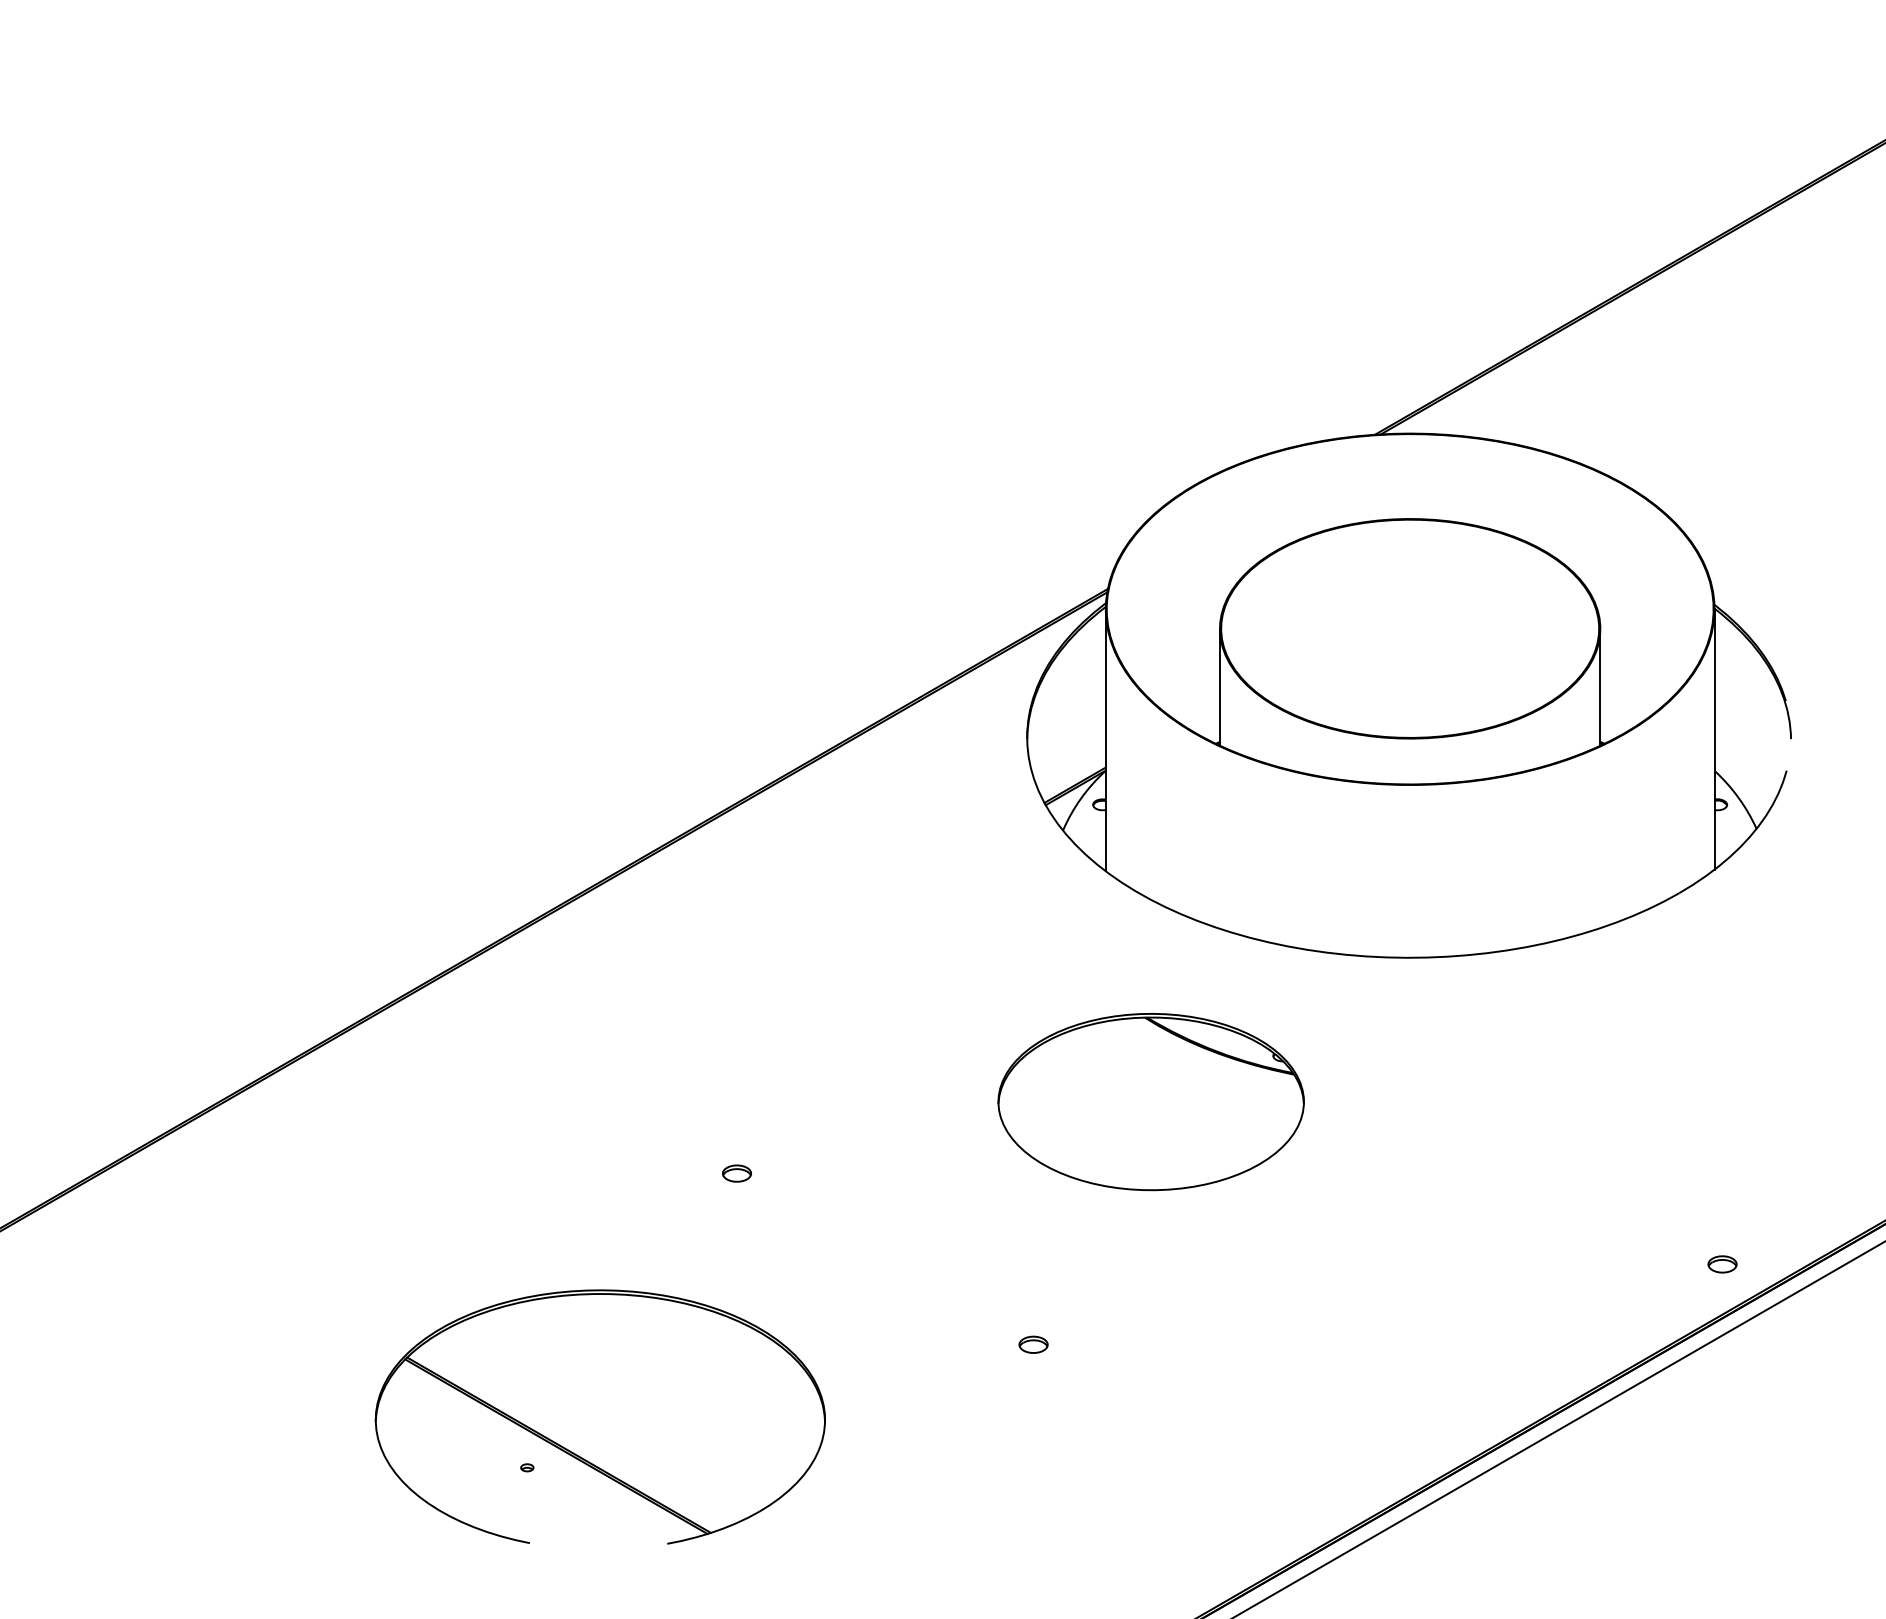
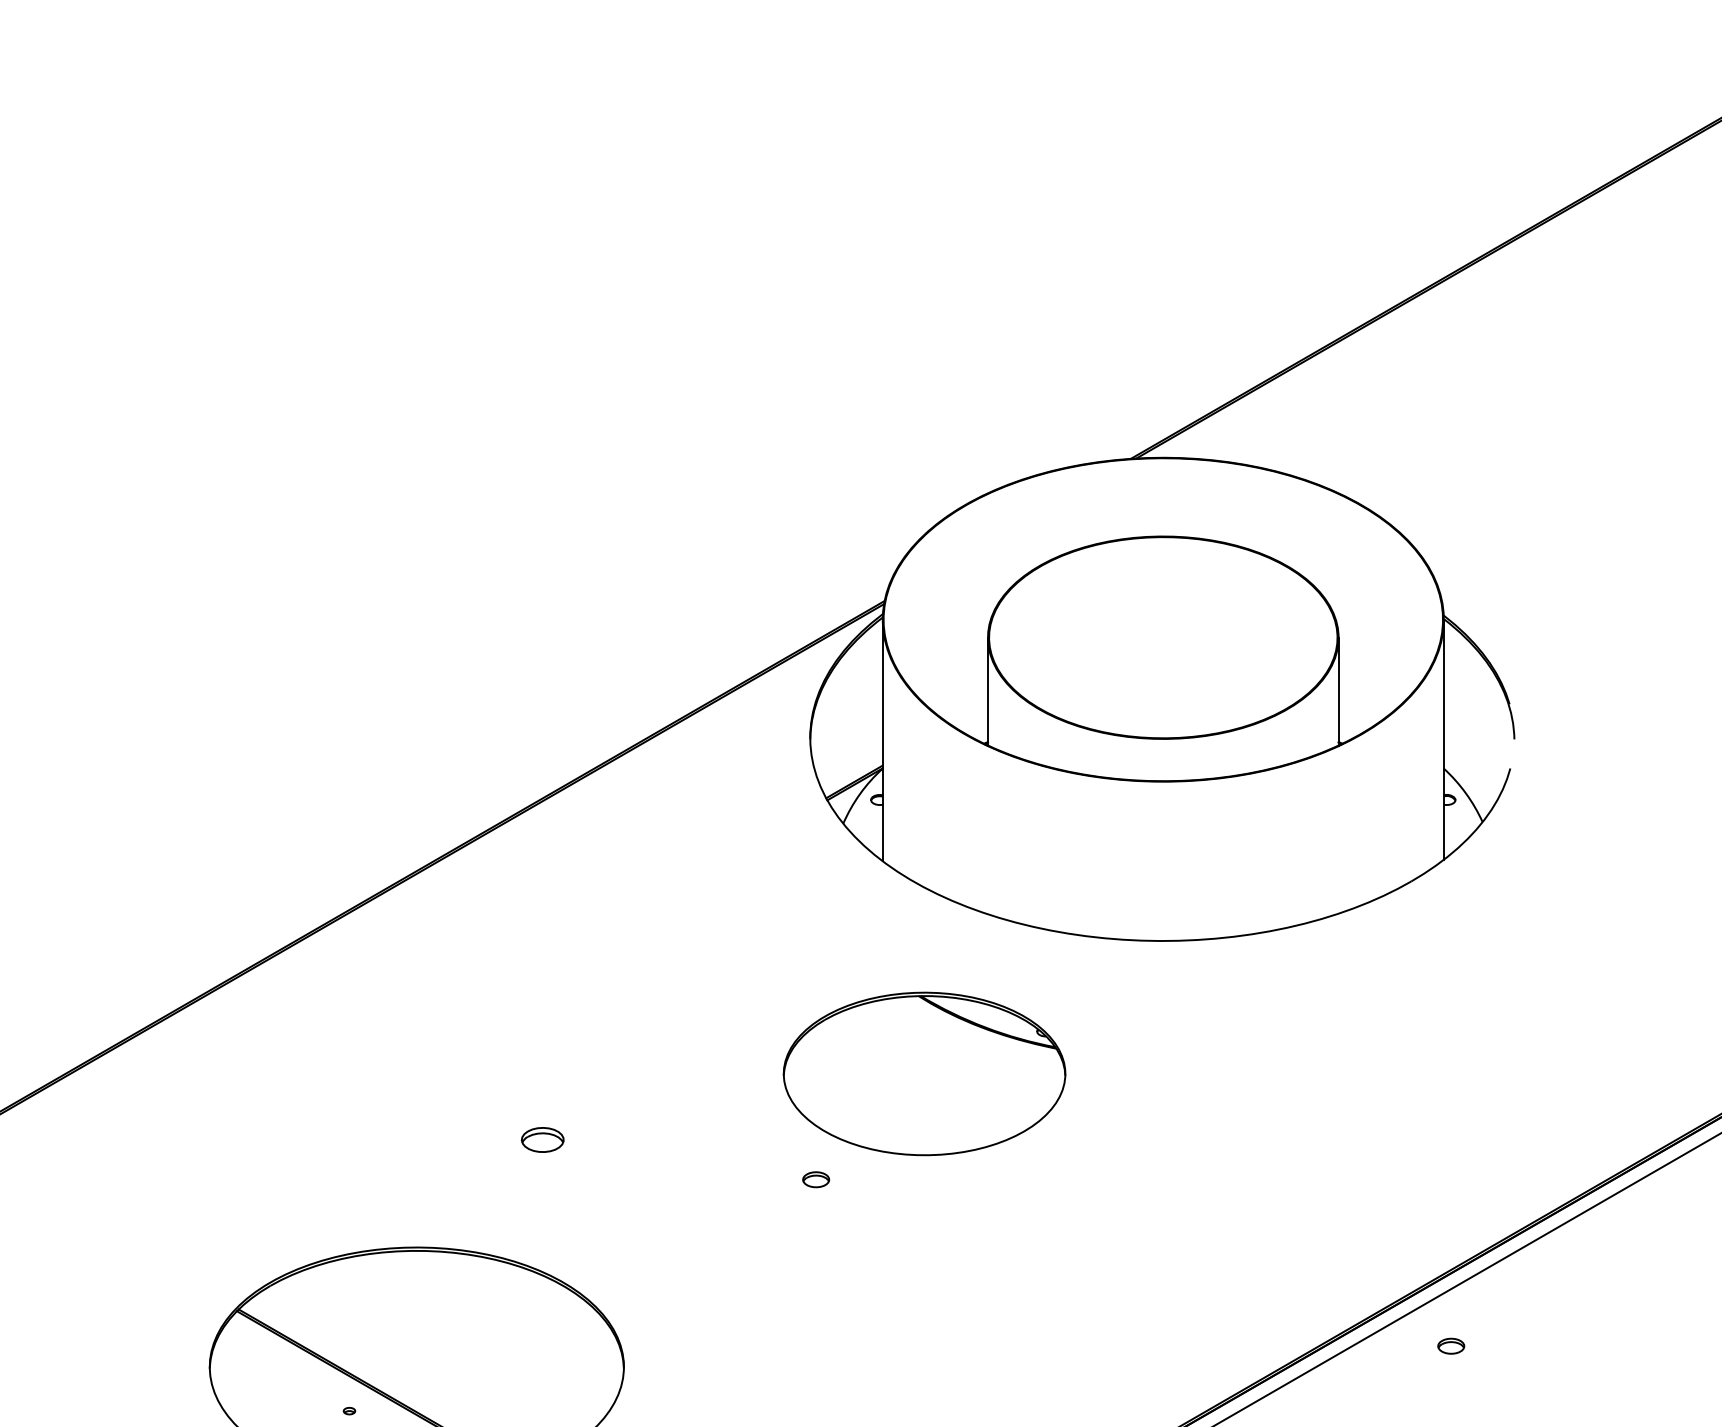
part: (736, 1173) -> (542, 1139), size x1.6
part: (1722, 1264) -> (1451, 1346), moved
part: (1033, 1344) -> (816, 1179), moved

